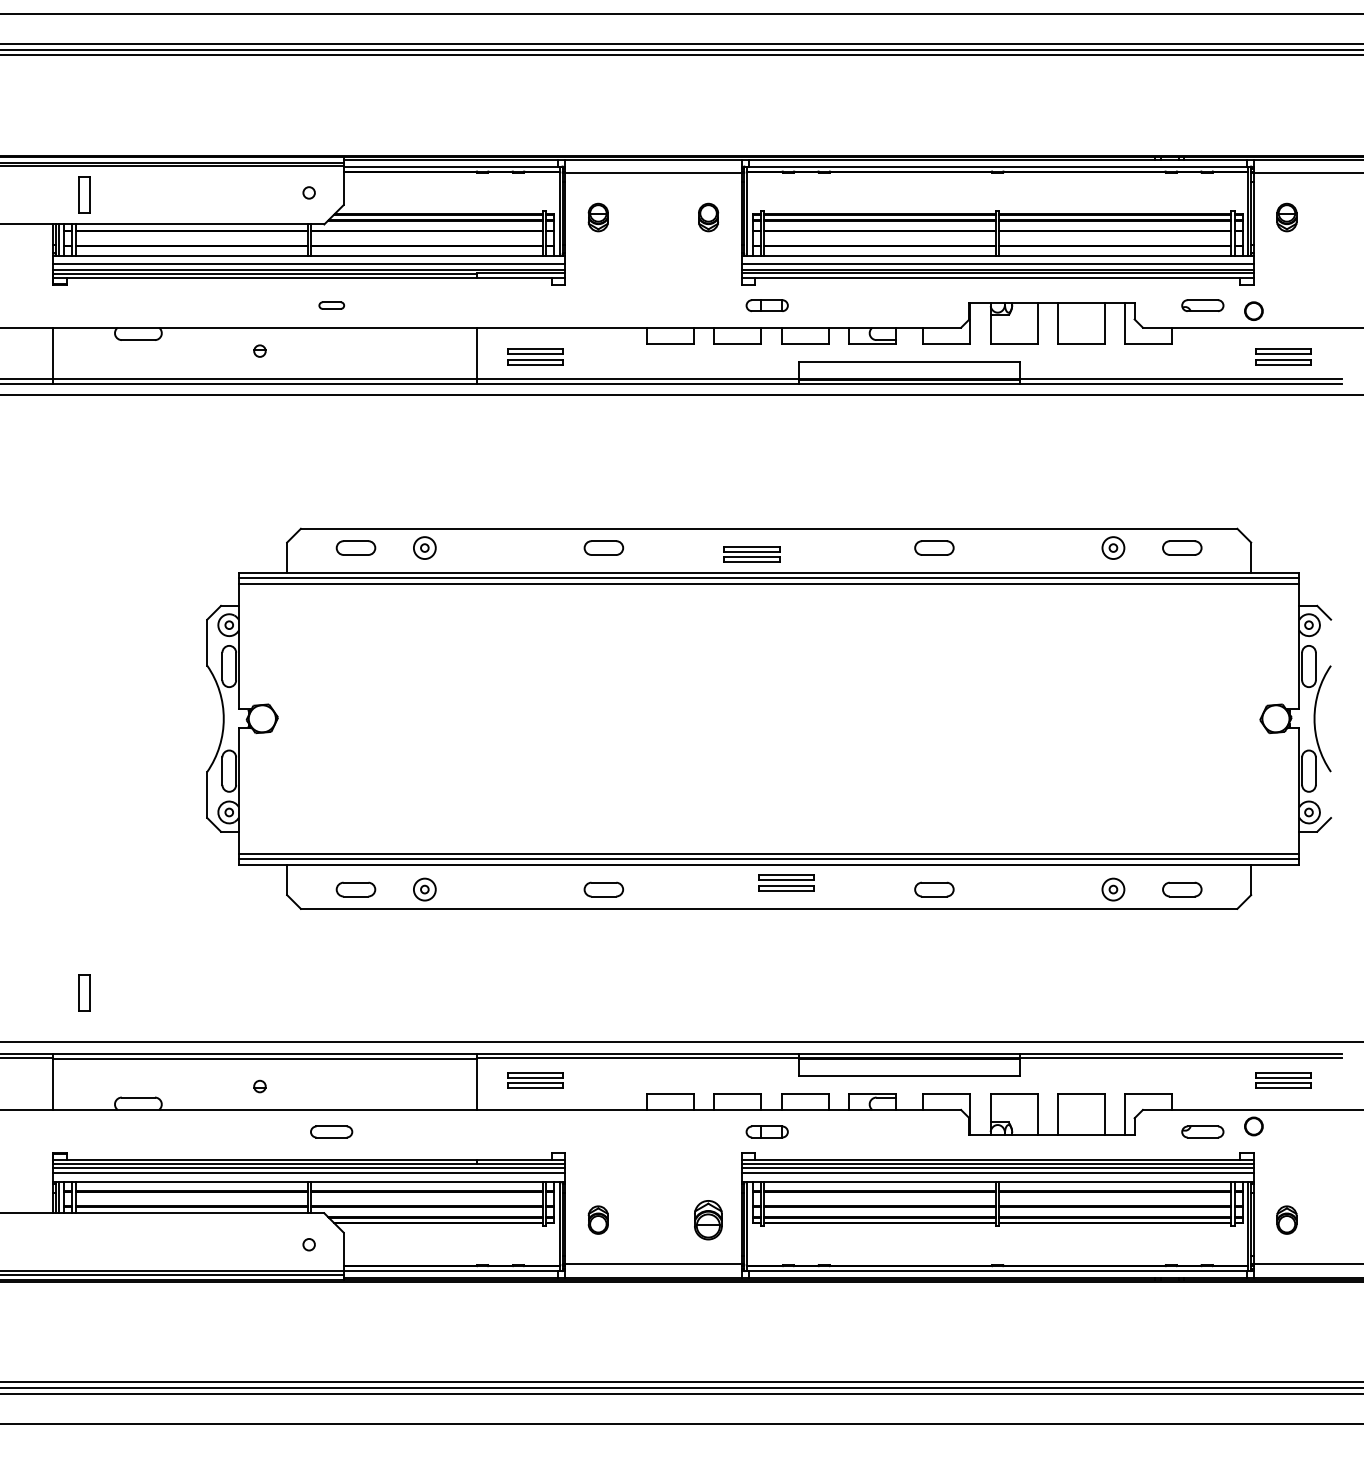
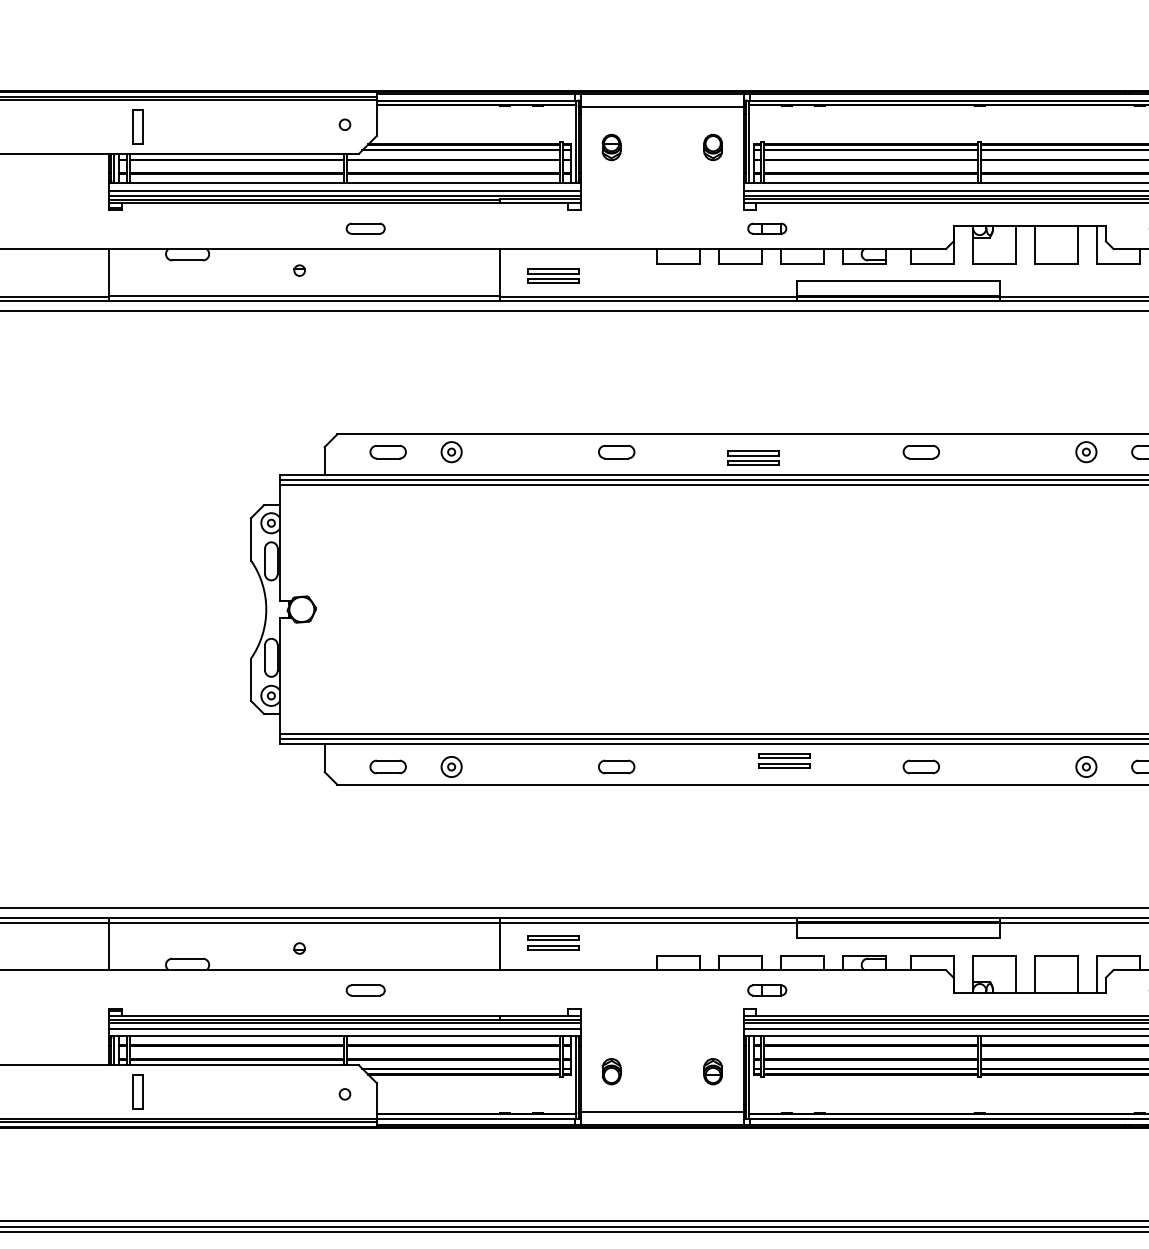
part: (331, 305) -> (365, 228), size x1.67
part: (84, 992) -> (137, 1091), moved
part: (708, 1219) -> (713, 1071), size x0.71

